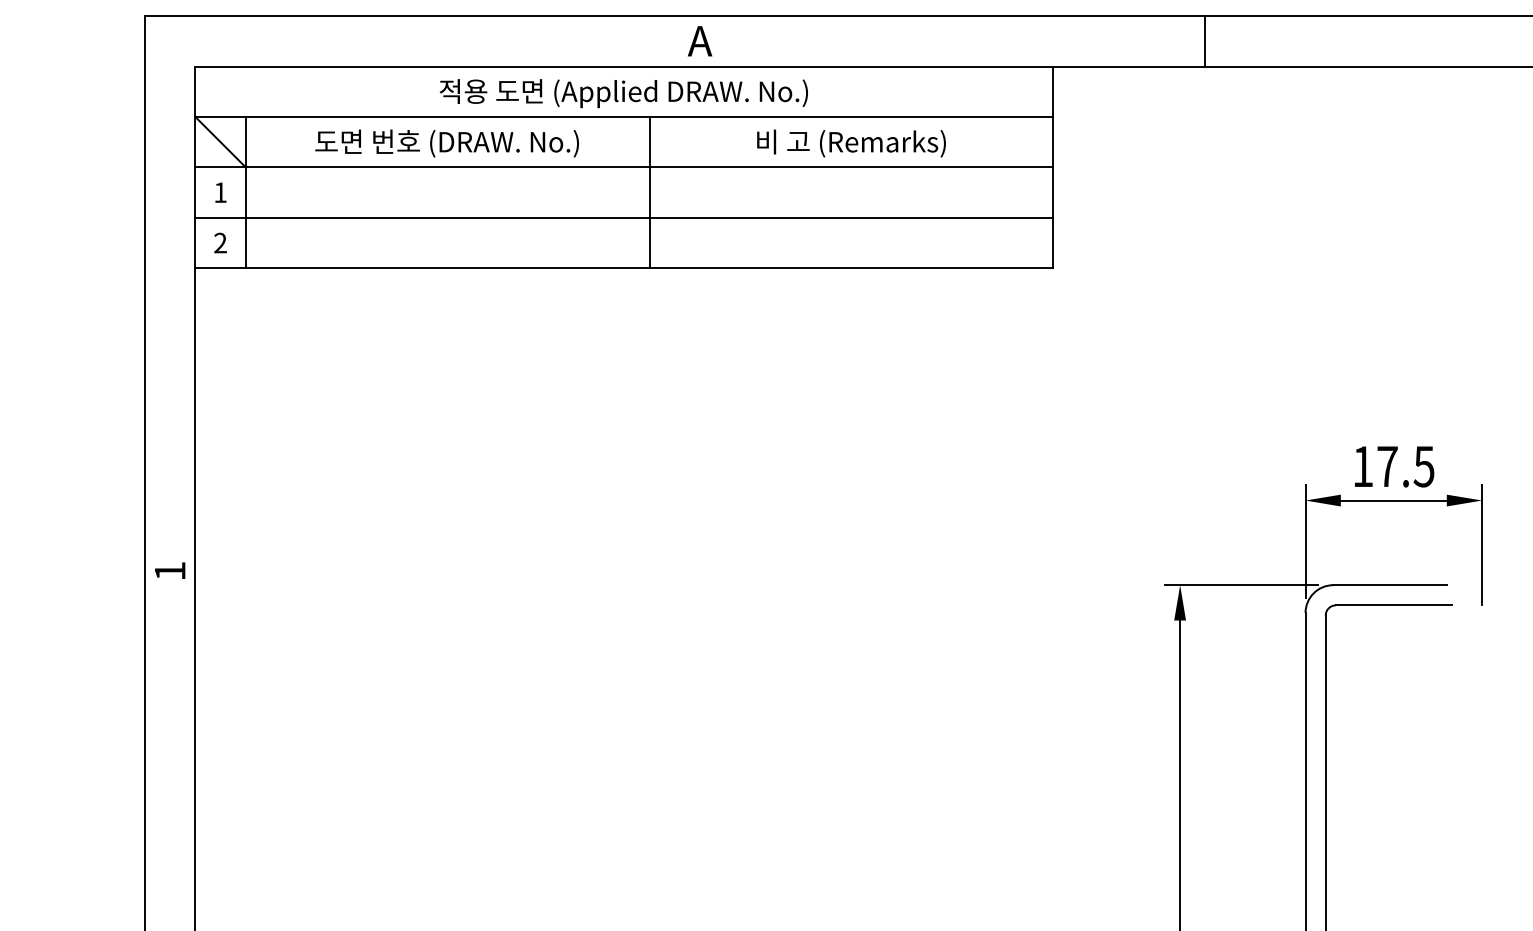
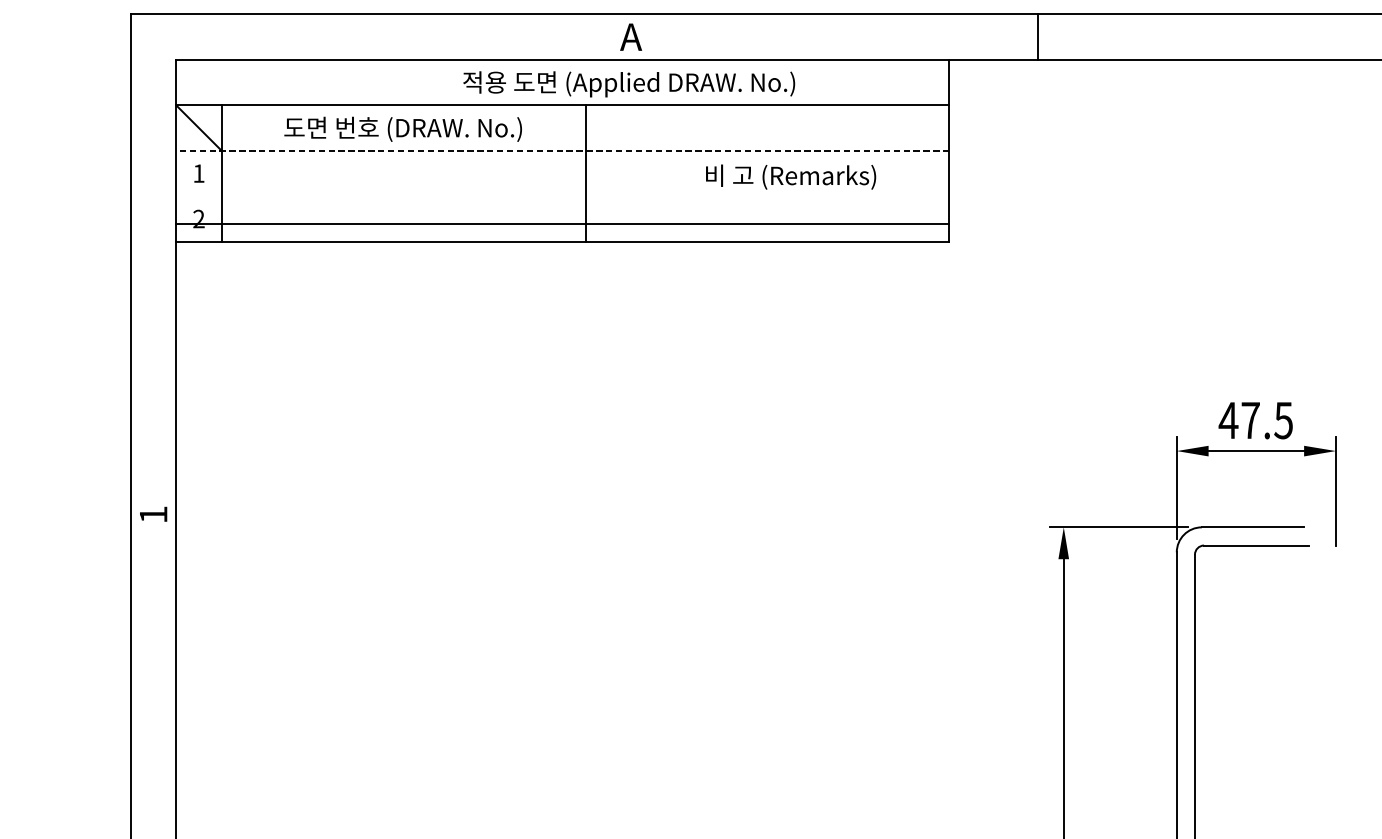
line: (1204, 41) -> (1037, 37), moved
text: (623, 93) -> (628, 84), moved
text: (851, 143) -> (791, 177), moved
line: (624, 167) -> (563, 150), solid -> dashed
line: (624, 217) -> (563, 223), moved
text: (1363, 466) -> (1229, 420), 17.5 -> 47.5

